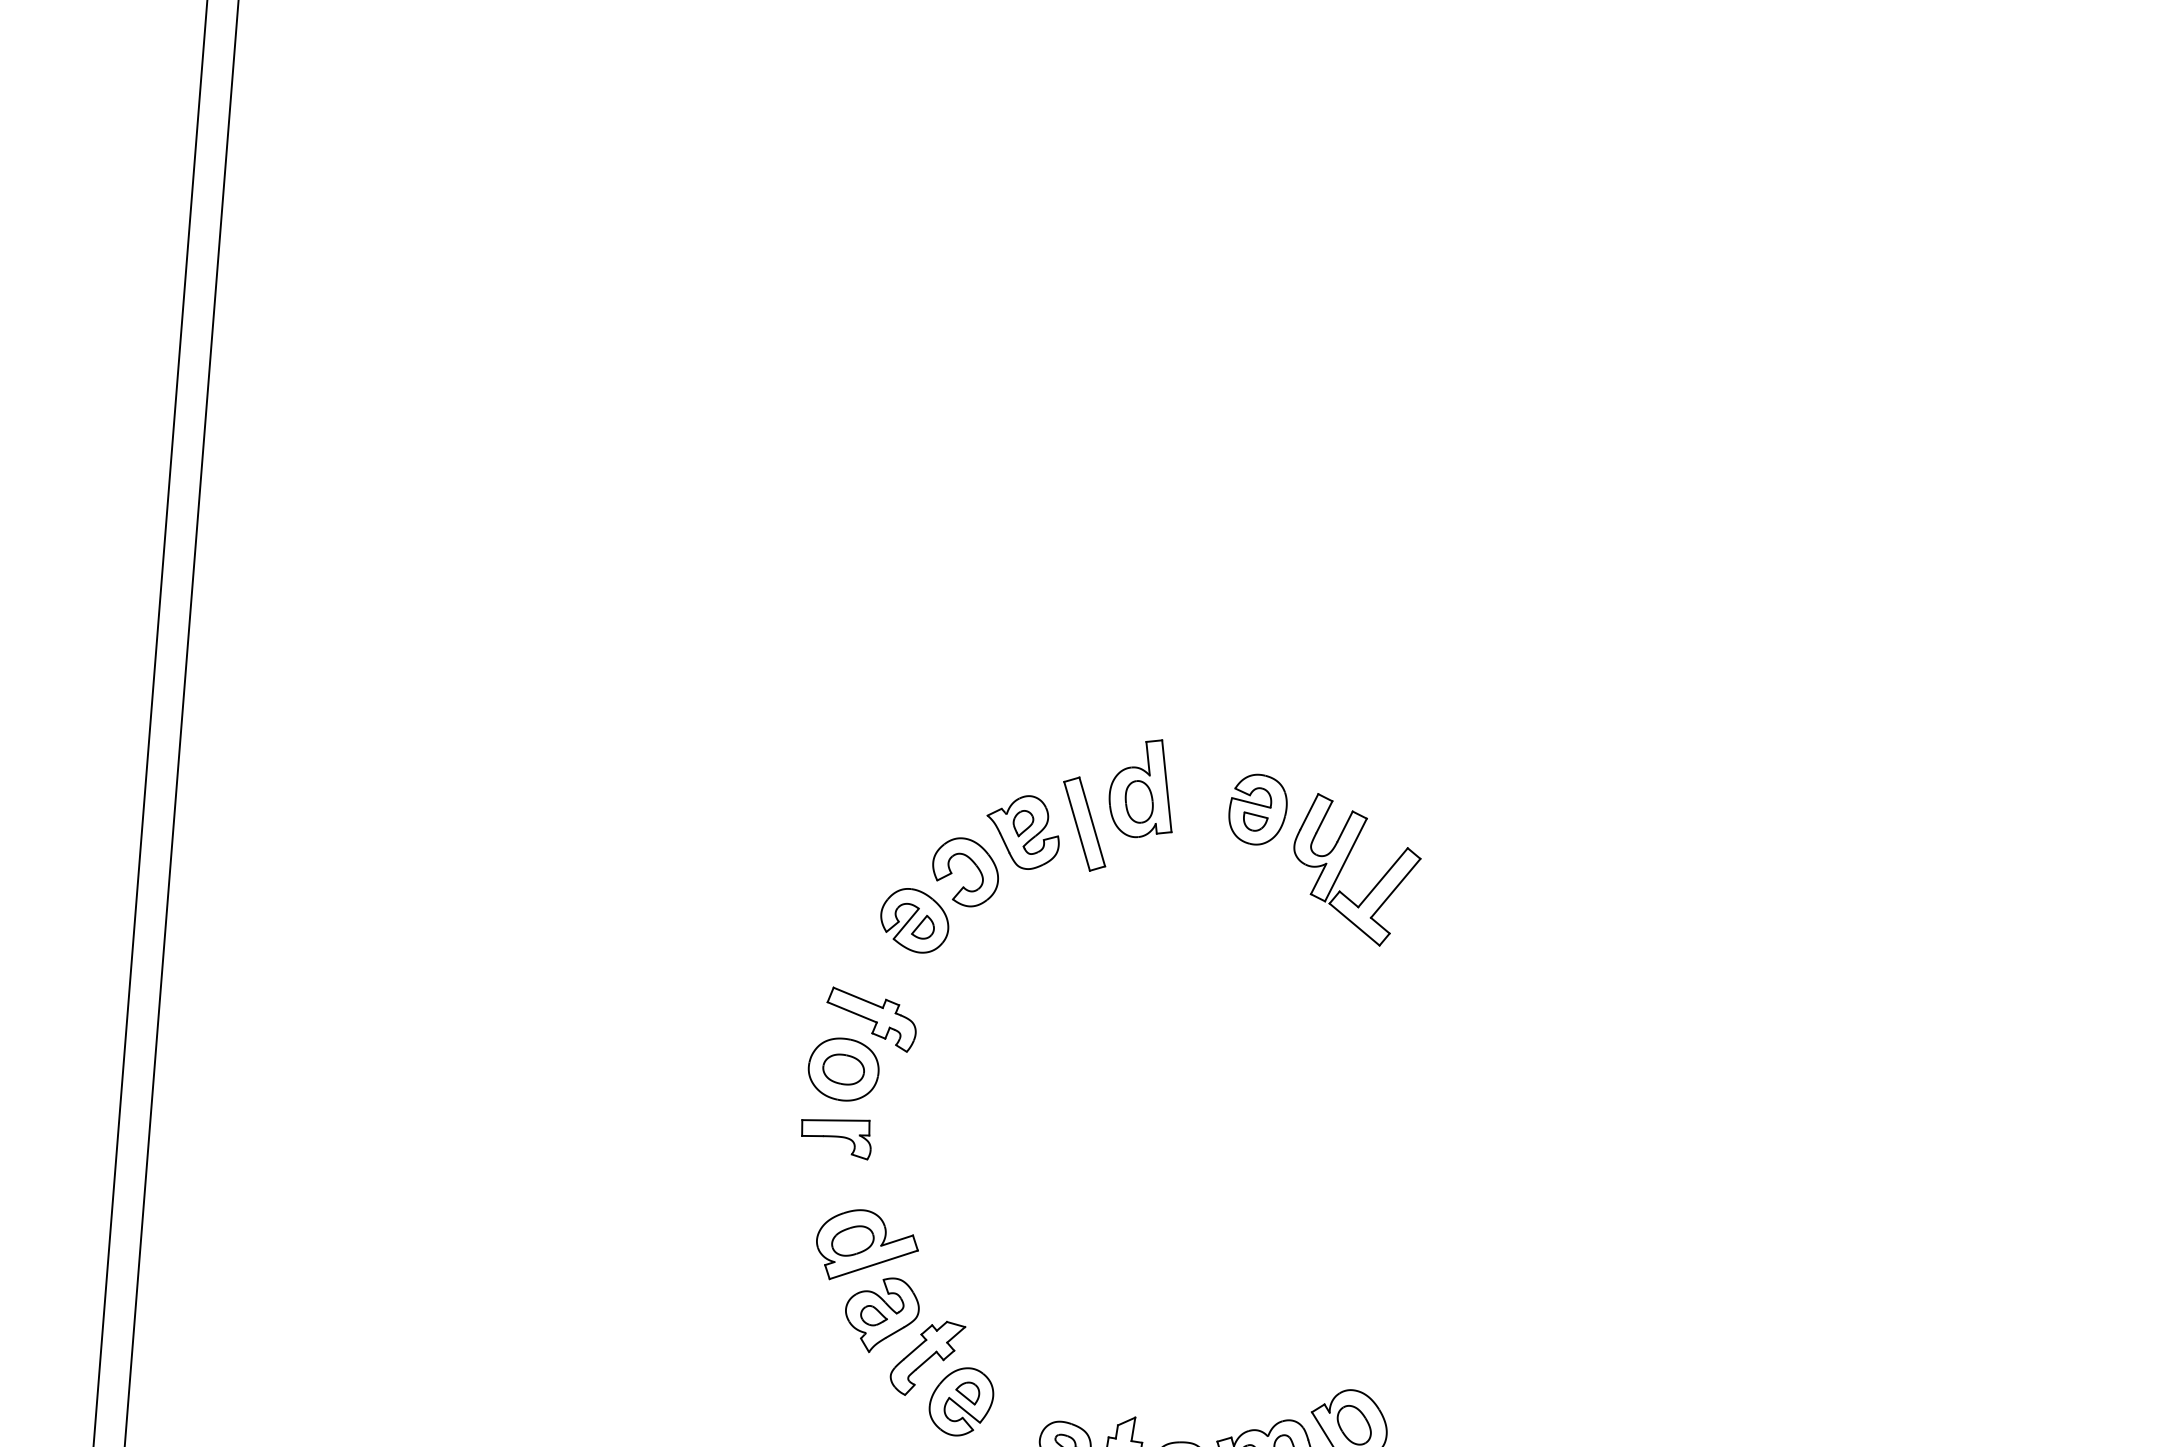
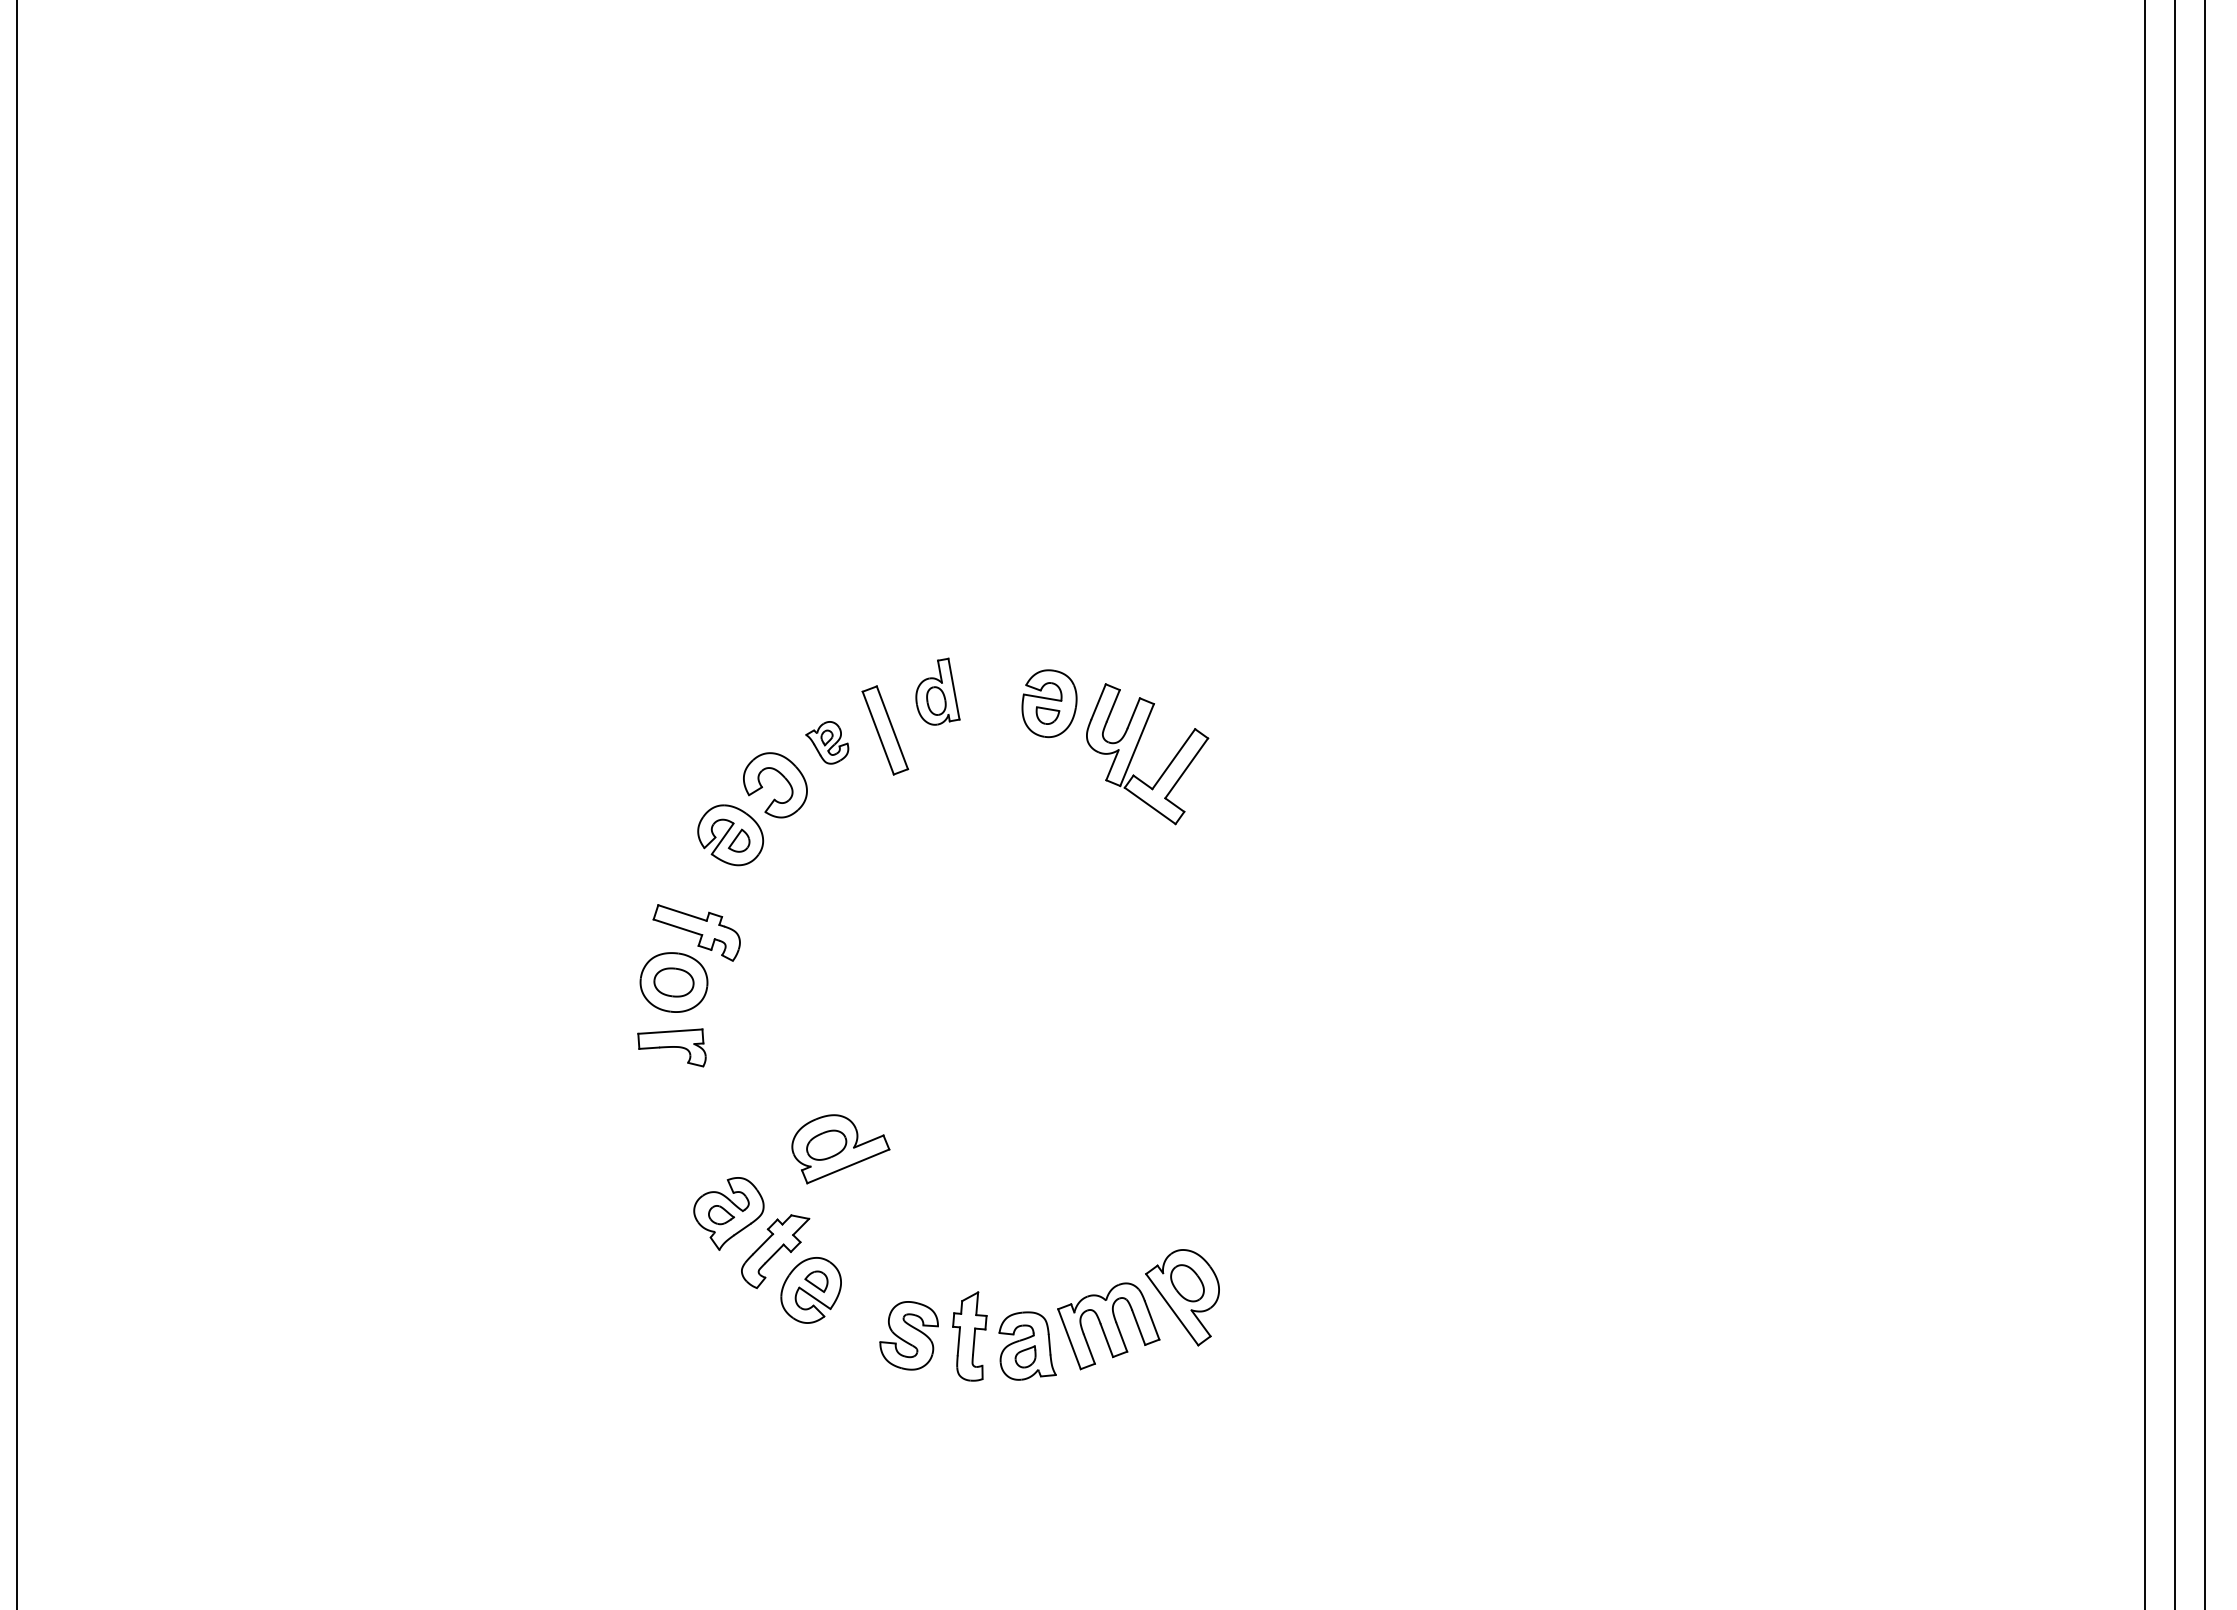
part: (1142, 787) -> (937, 691), size x0.7
part: (1023, 831) -> (827, 742), size x0.6
part: (866, 1246) -> (840, 1149), moved

